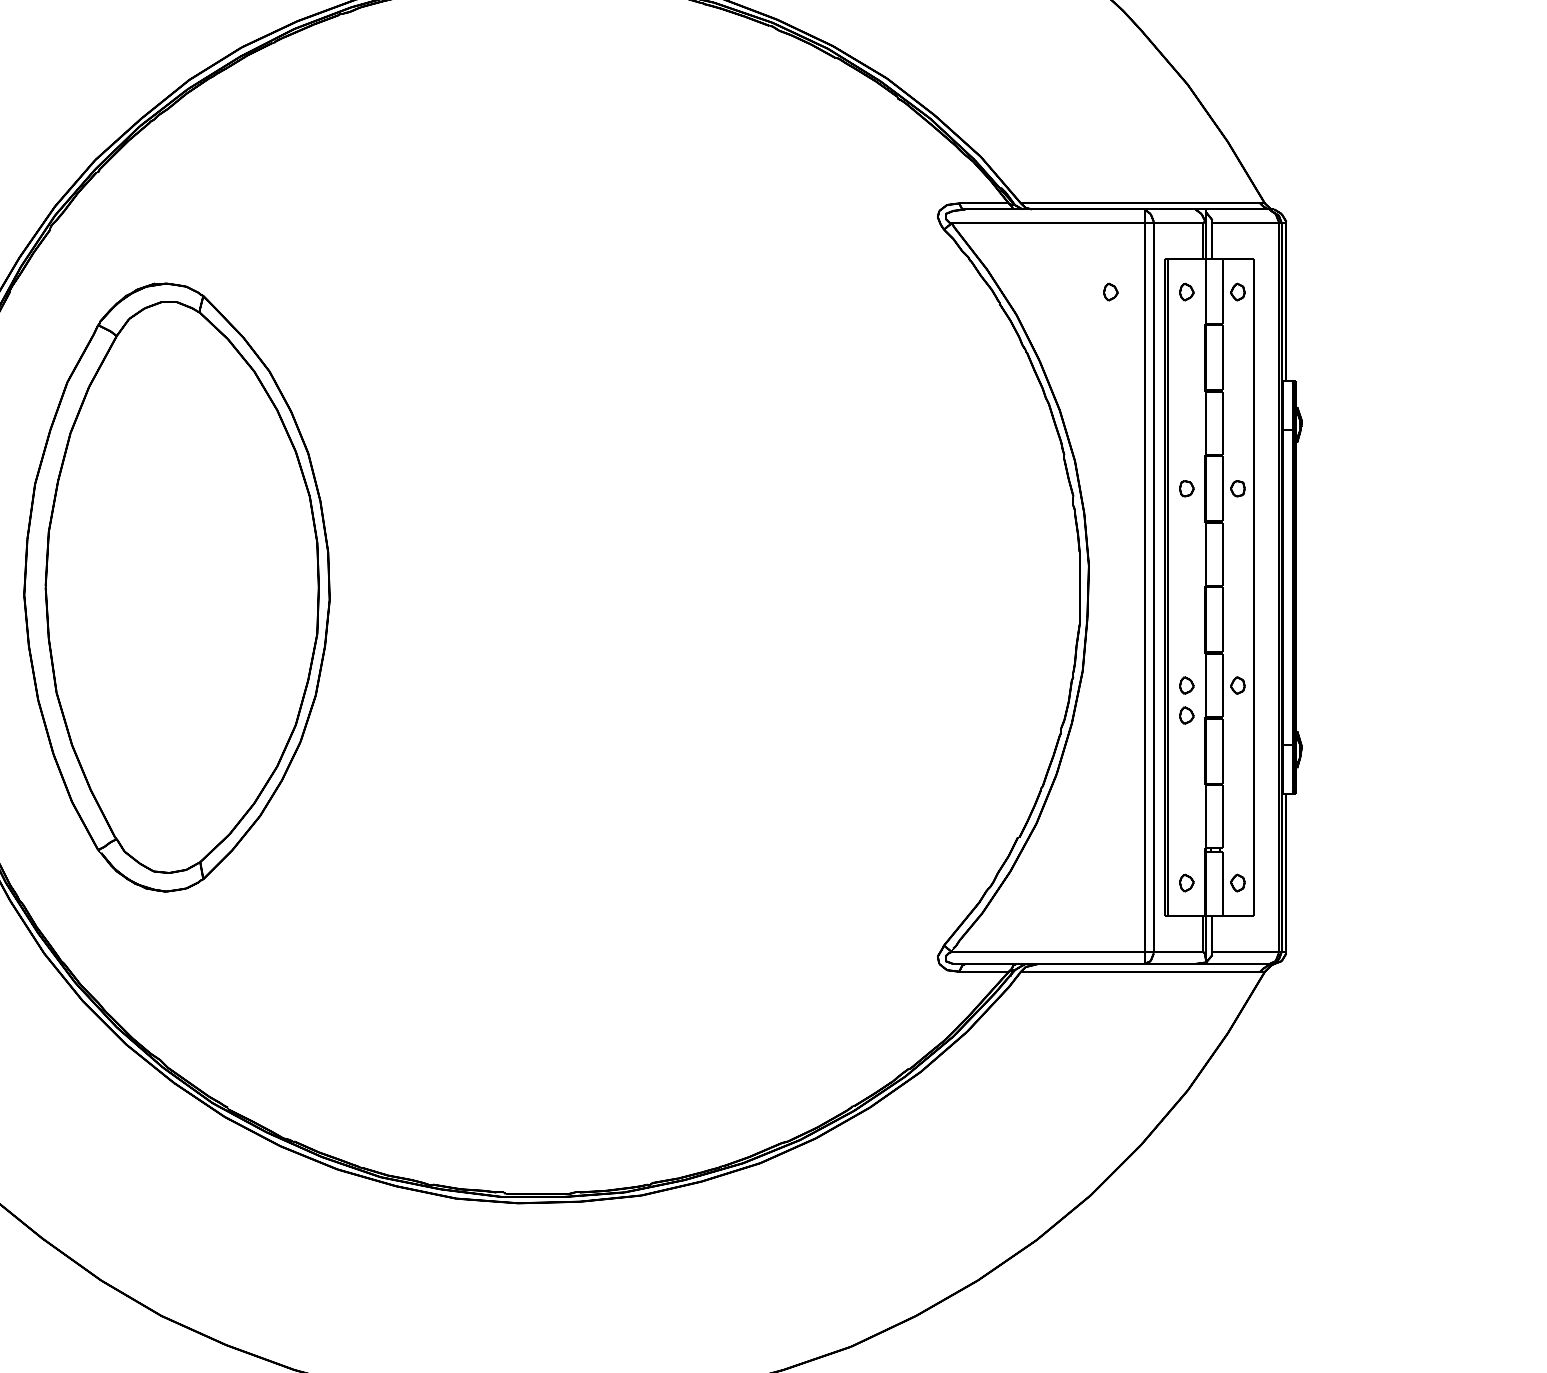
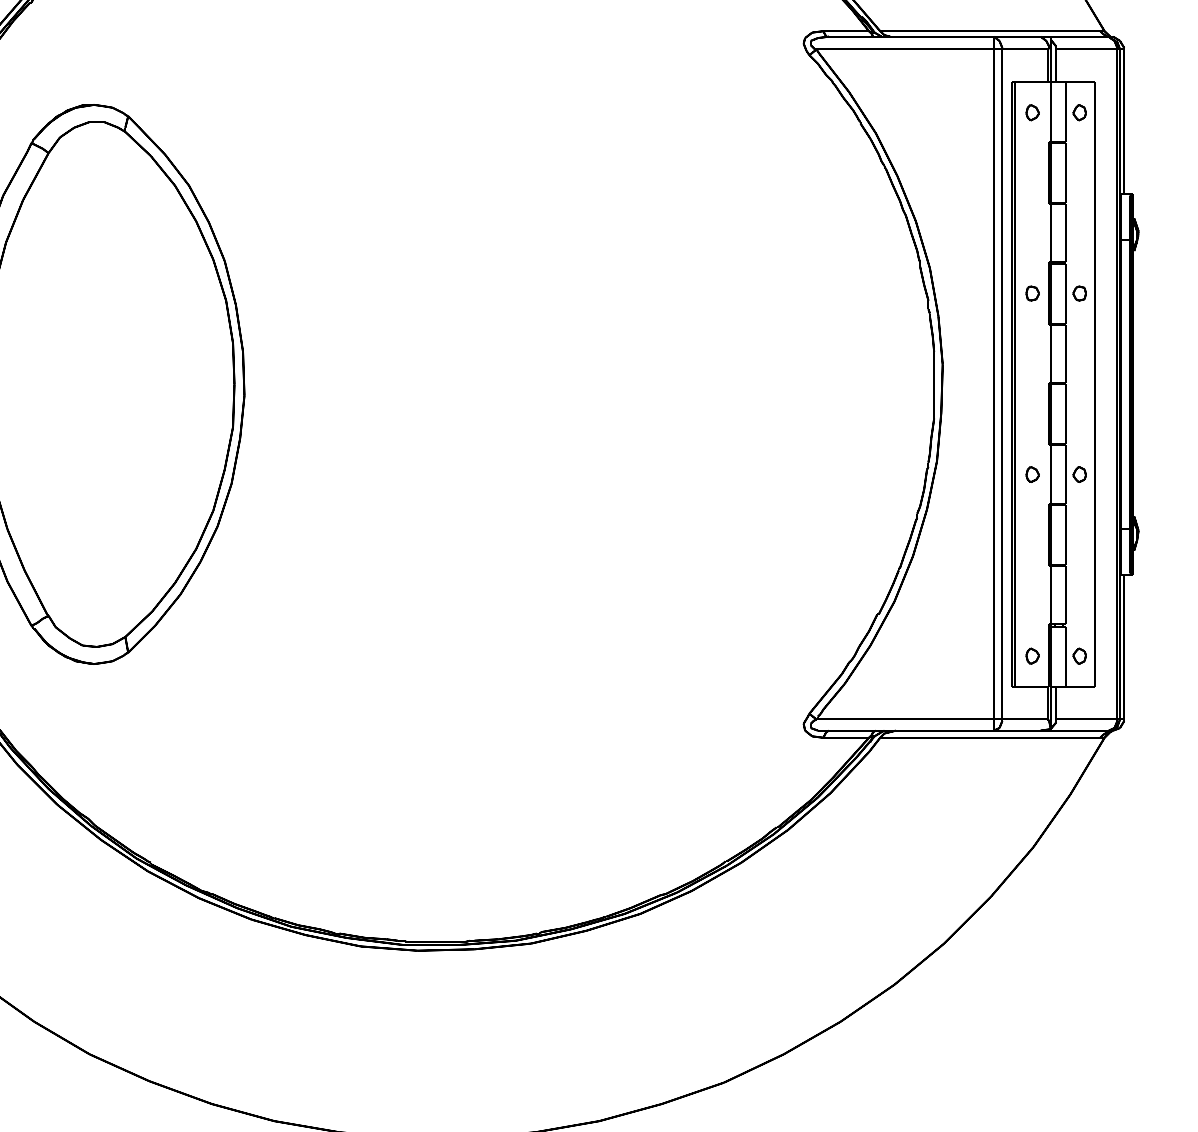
part: (1110, 291) -> (962, 112), removed
part: (1186, 715) -> (1032, 502), removed

